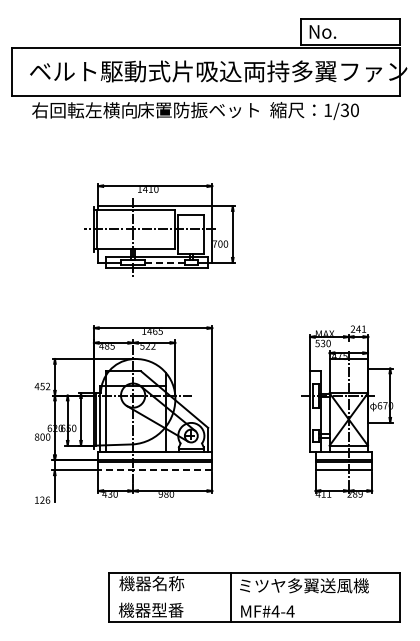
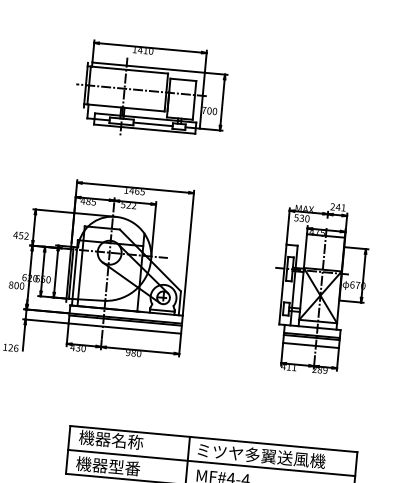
line: (165, 262) -> (153, 124), dashed -> solid
line: (155, 470) -> (125, 328), dashed -> solid
line: (254, 597) -> (211, 462), added

